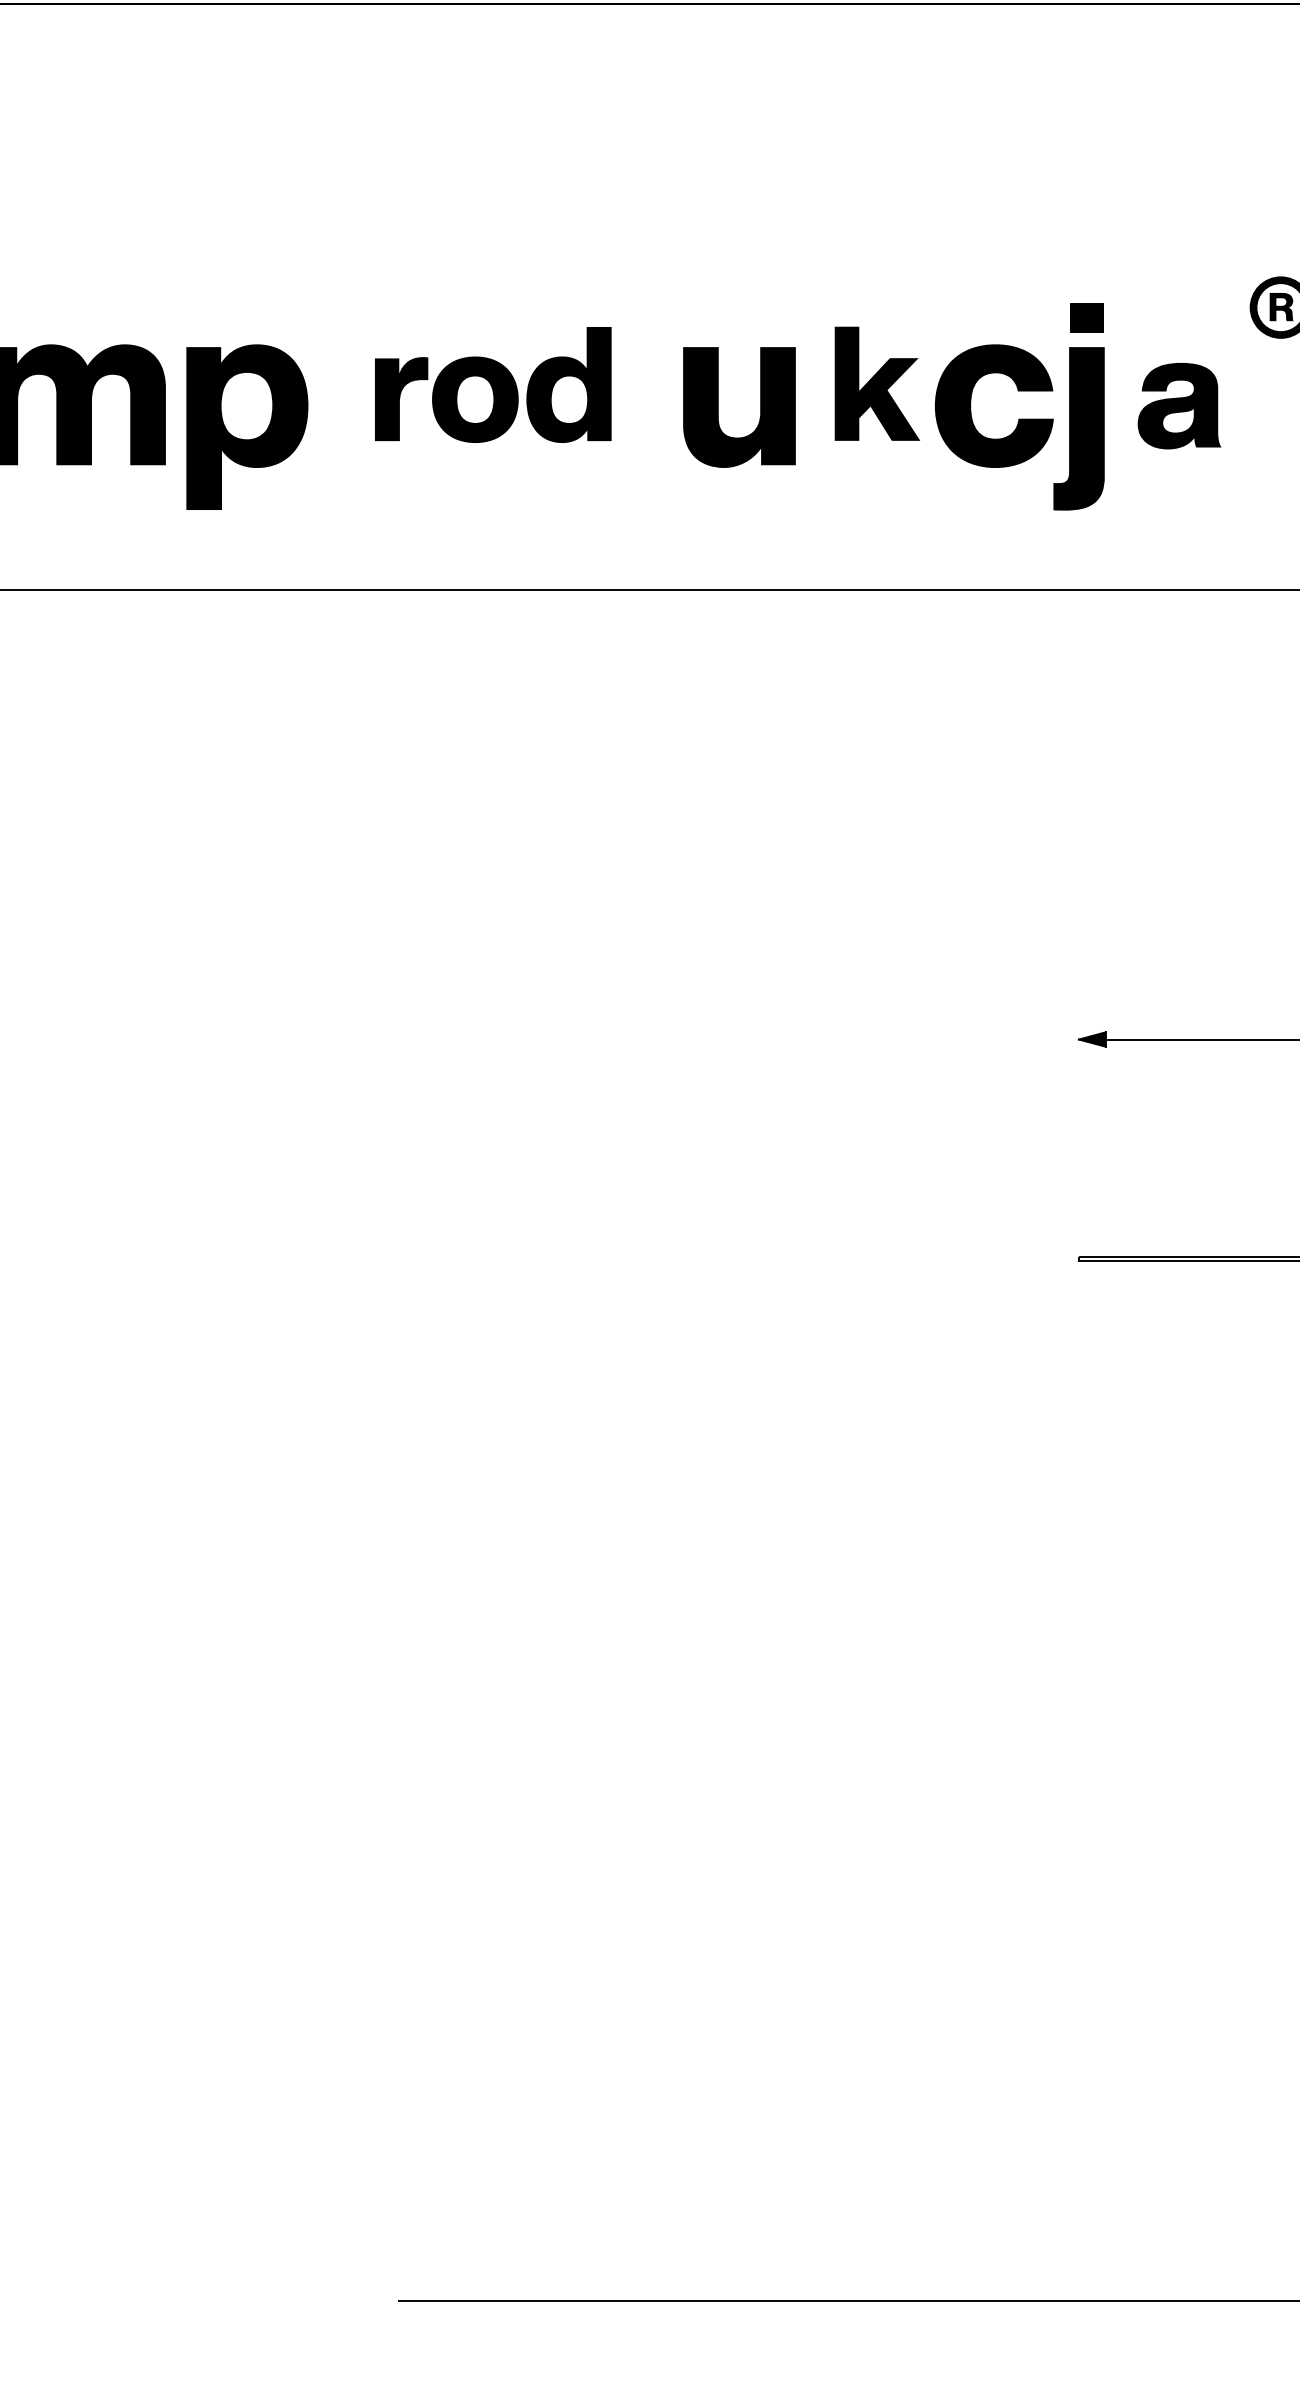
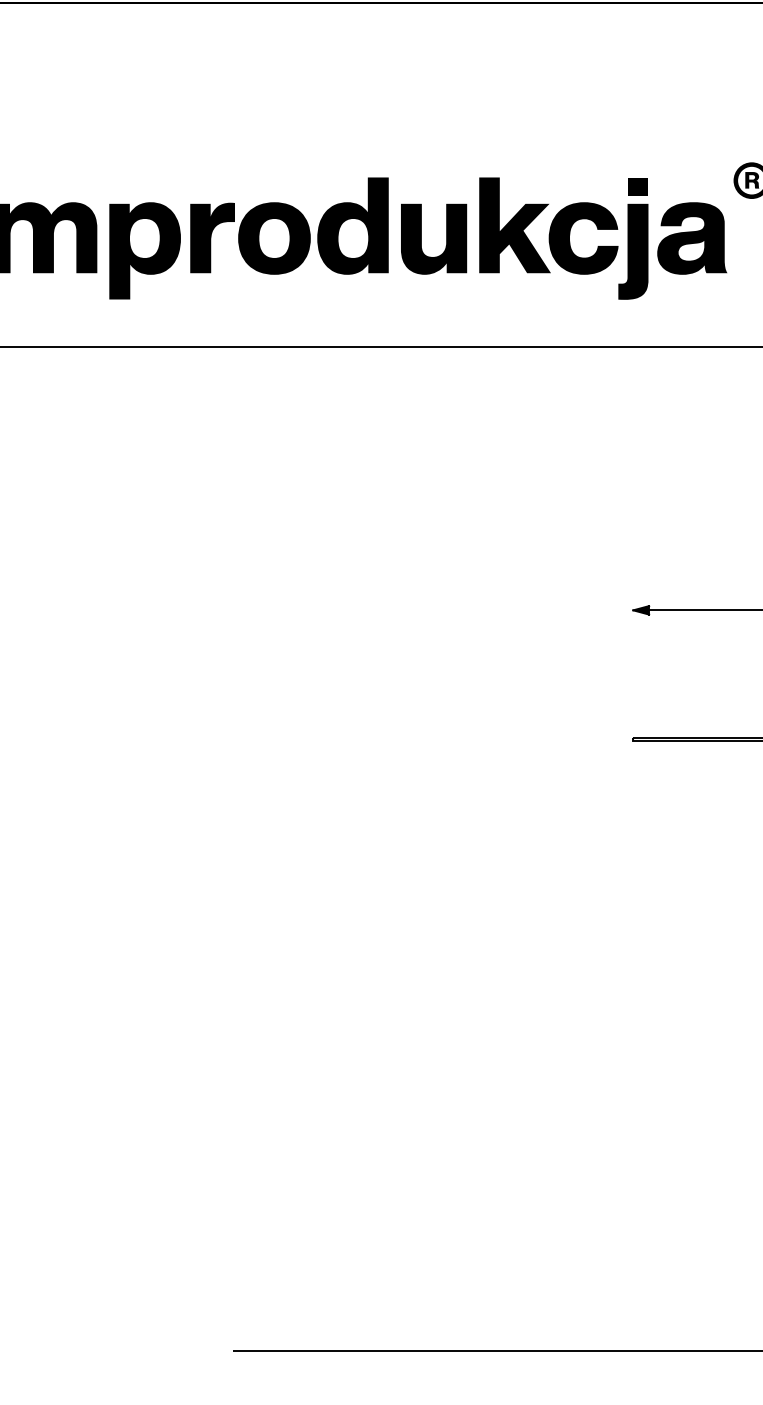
part: (493, 383) -> (289, 225), size x1.43
part: (876, 383) -> (514, 225), size x1.43
part: (1179, 406) -> (692, 238), size x1.43

